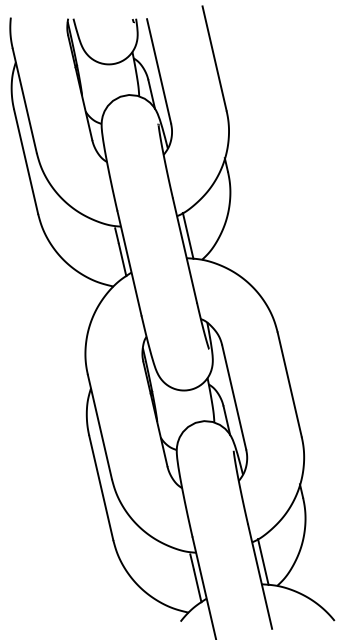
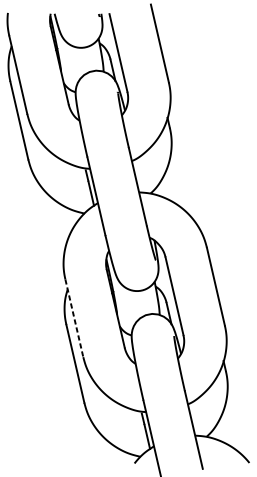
line: (187, 235) -> (139, 175), removed
line: (100, 427) -> (74, 318), solid -> dashed
line: (263, 561) -> (196, 418), removed

